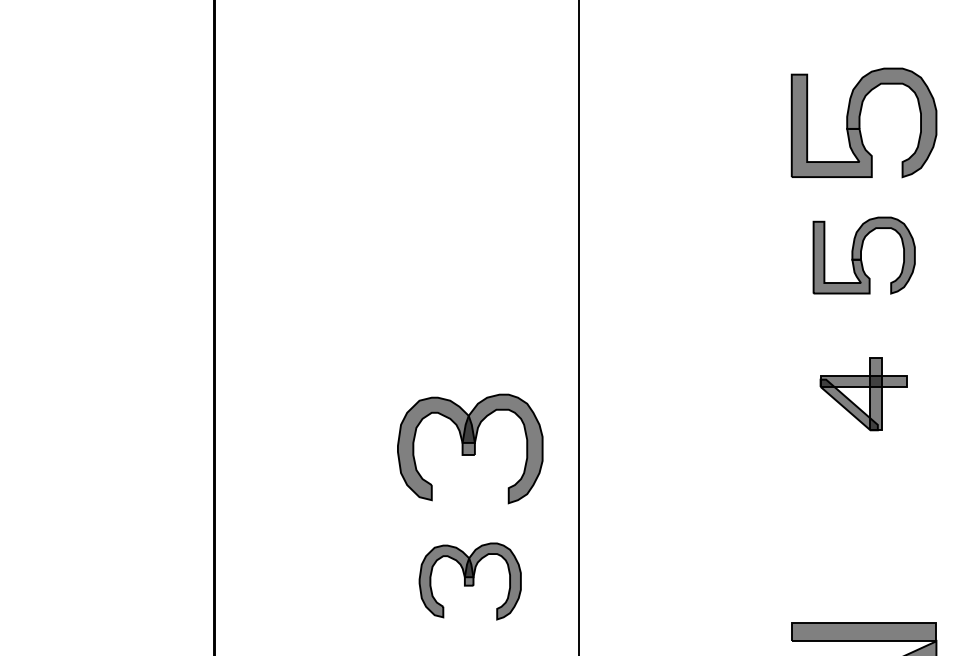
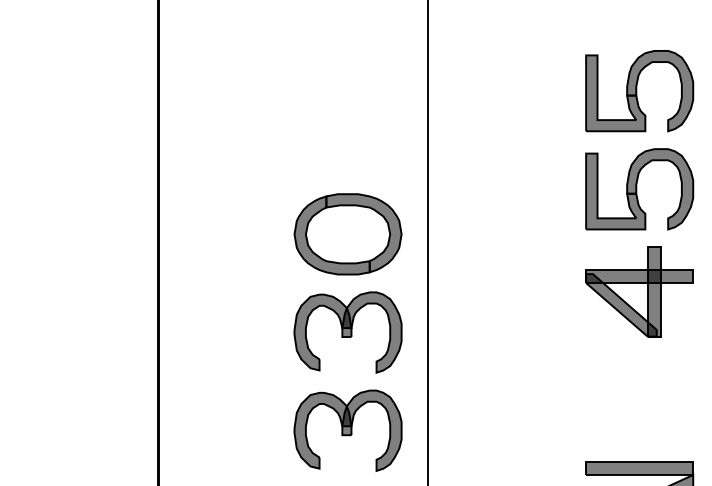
part: (863, 255) -> (639, 189), size x1.43
part: (469, 316) -> (347, 234), added
part: (863, 393) -> (639, 291), size x1.67
part: (469, 581) -> (347, 430), size x1.43

